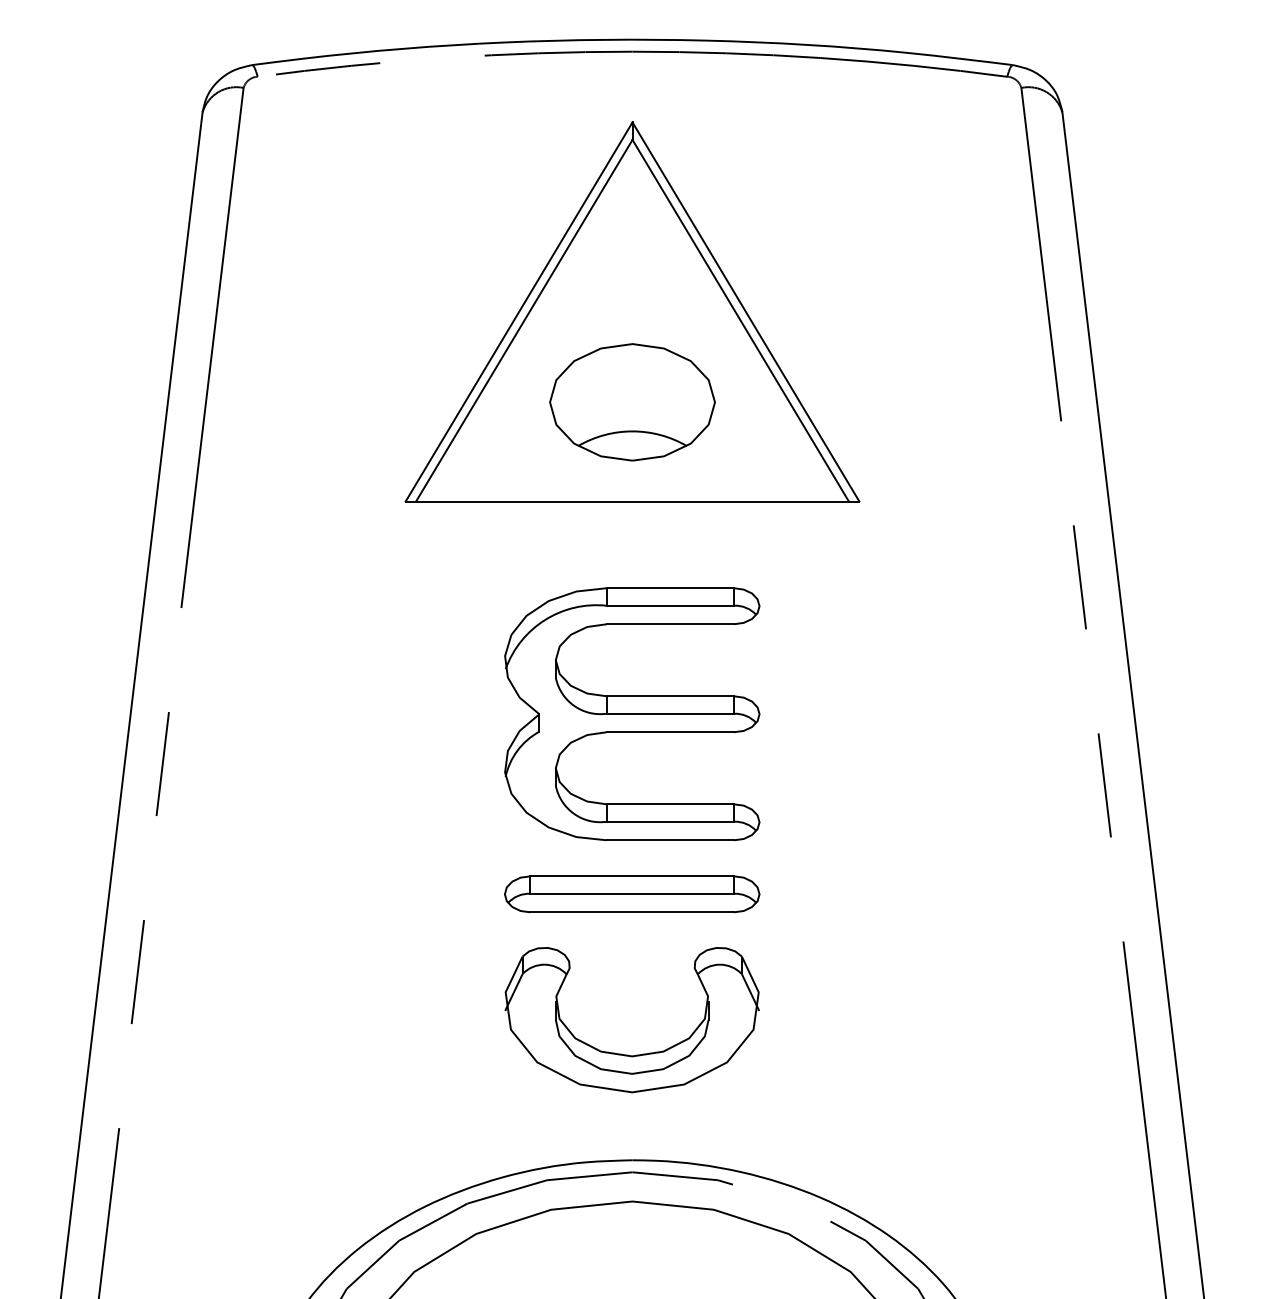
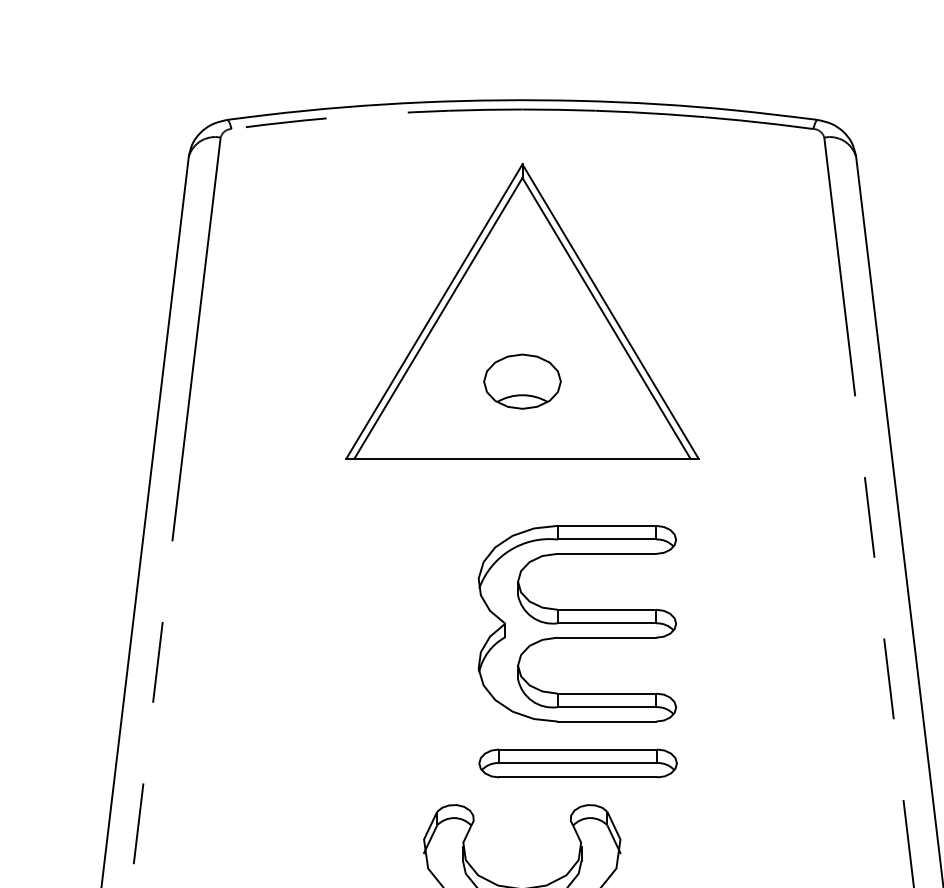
part: (632, 402) -> (522, 381), size x0.6
part: (632, 714) -> (577, 623), moved
part: (632, 894) -> (578, 763), moved

